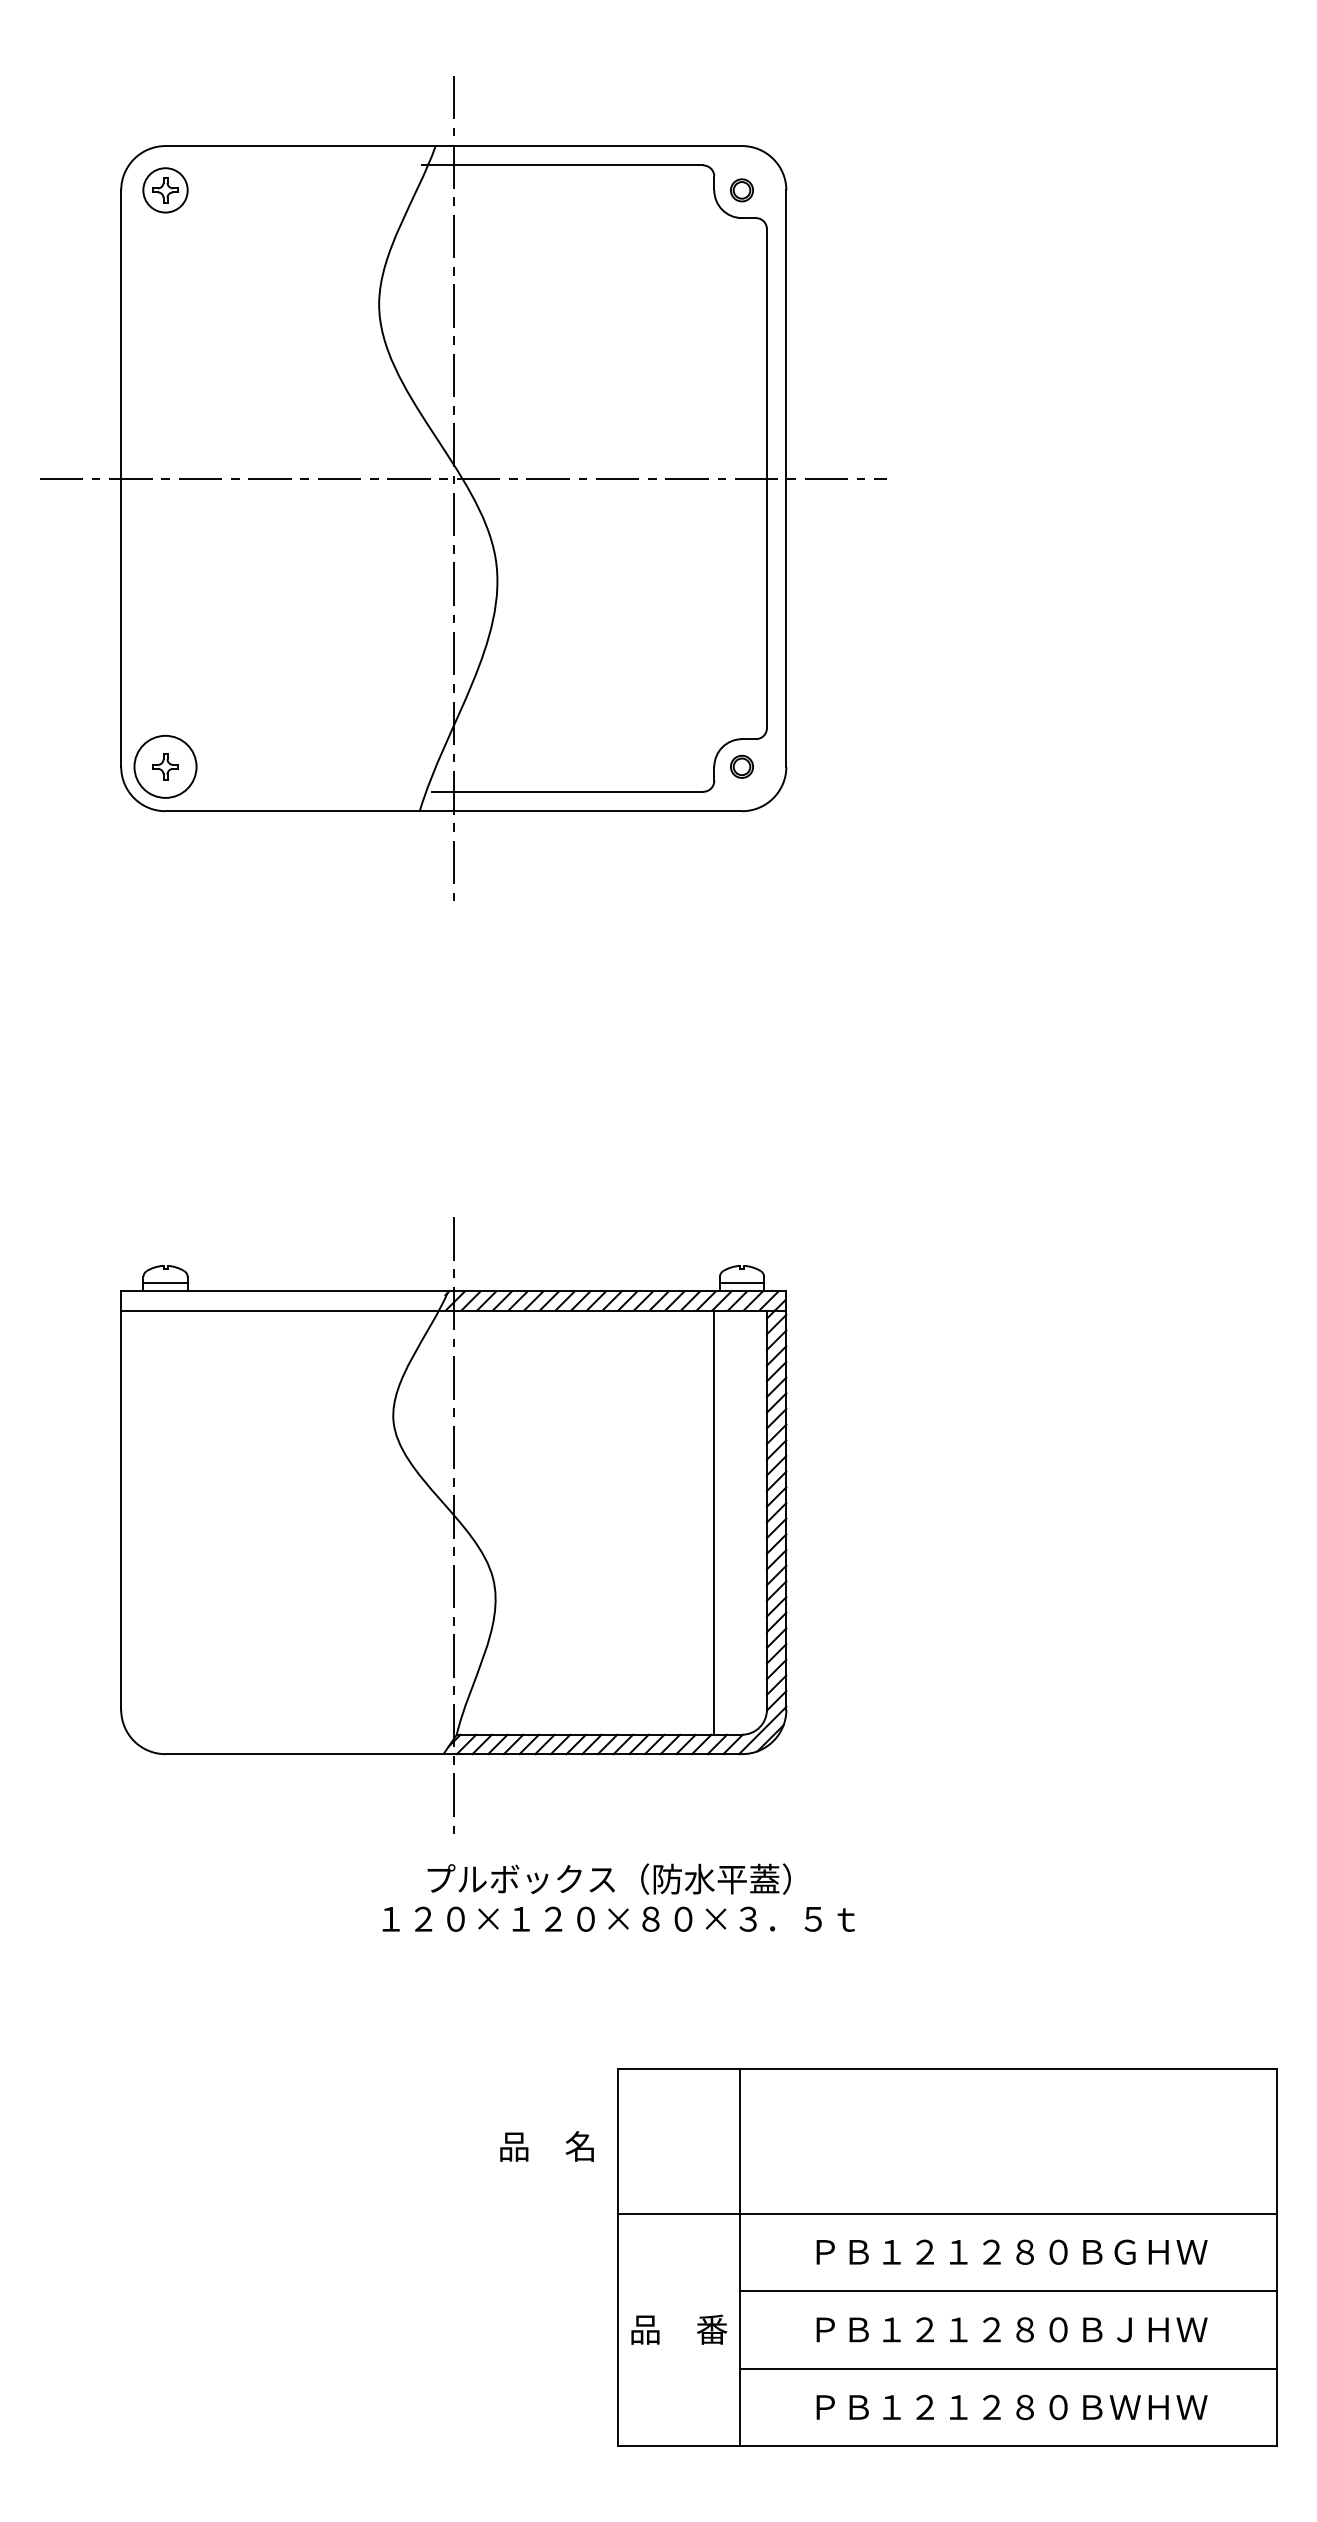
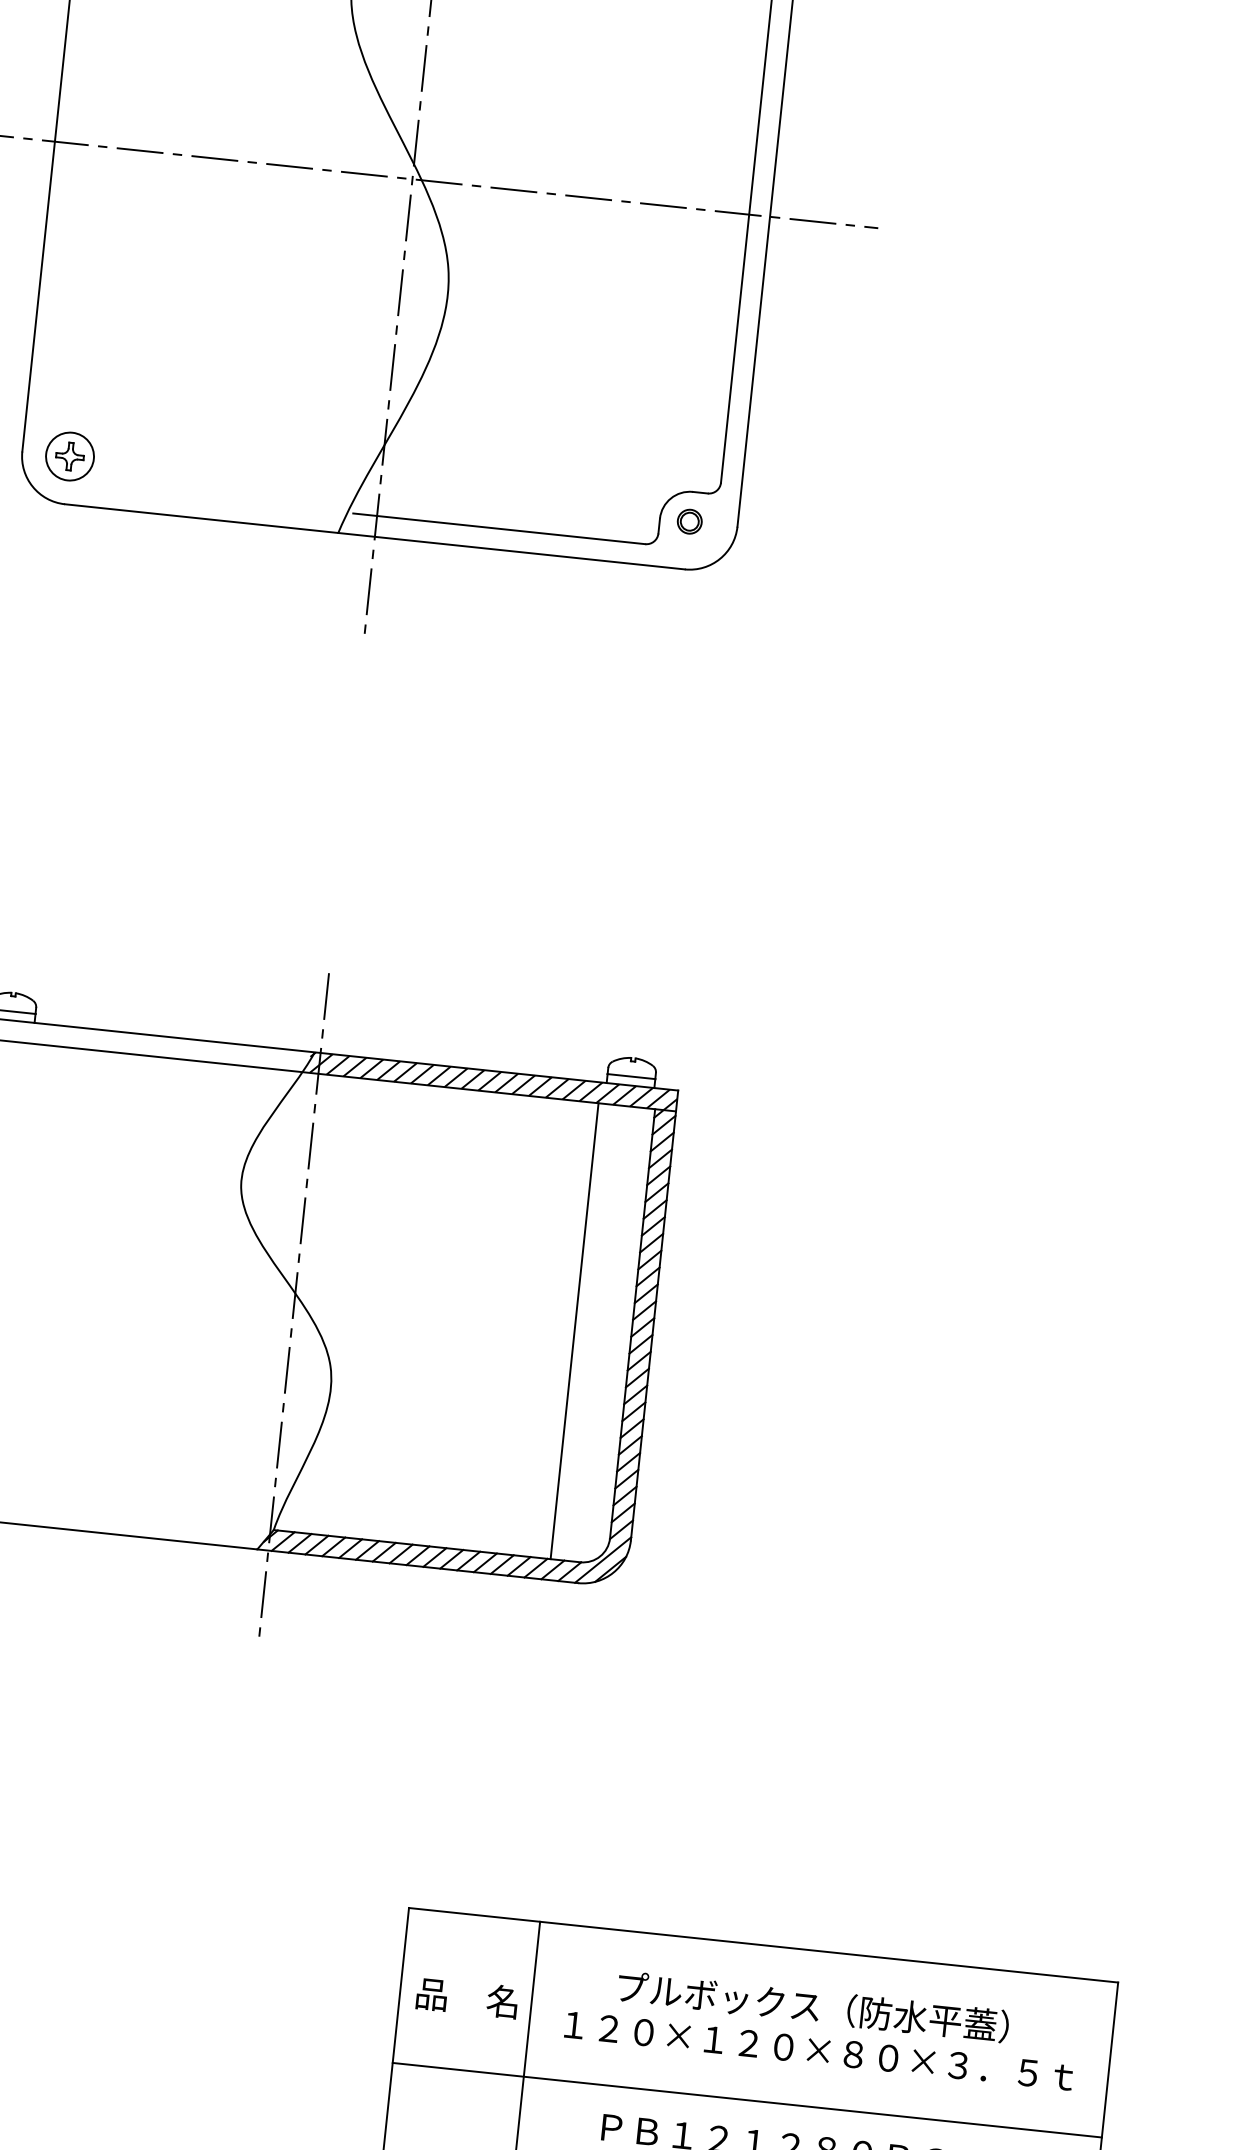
circle: (165, 766) -> (70, 456), size x0.71
text: (618, 1897) -> (821, 2027), moved
text: (546, 2146) -> (466, 1997), moved

